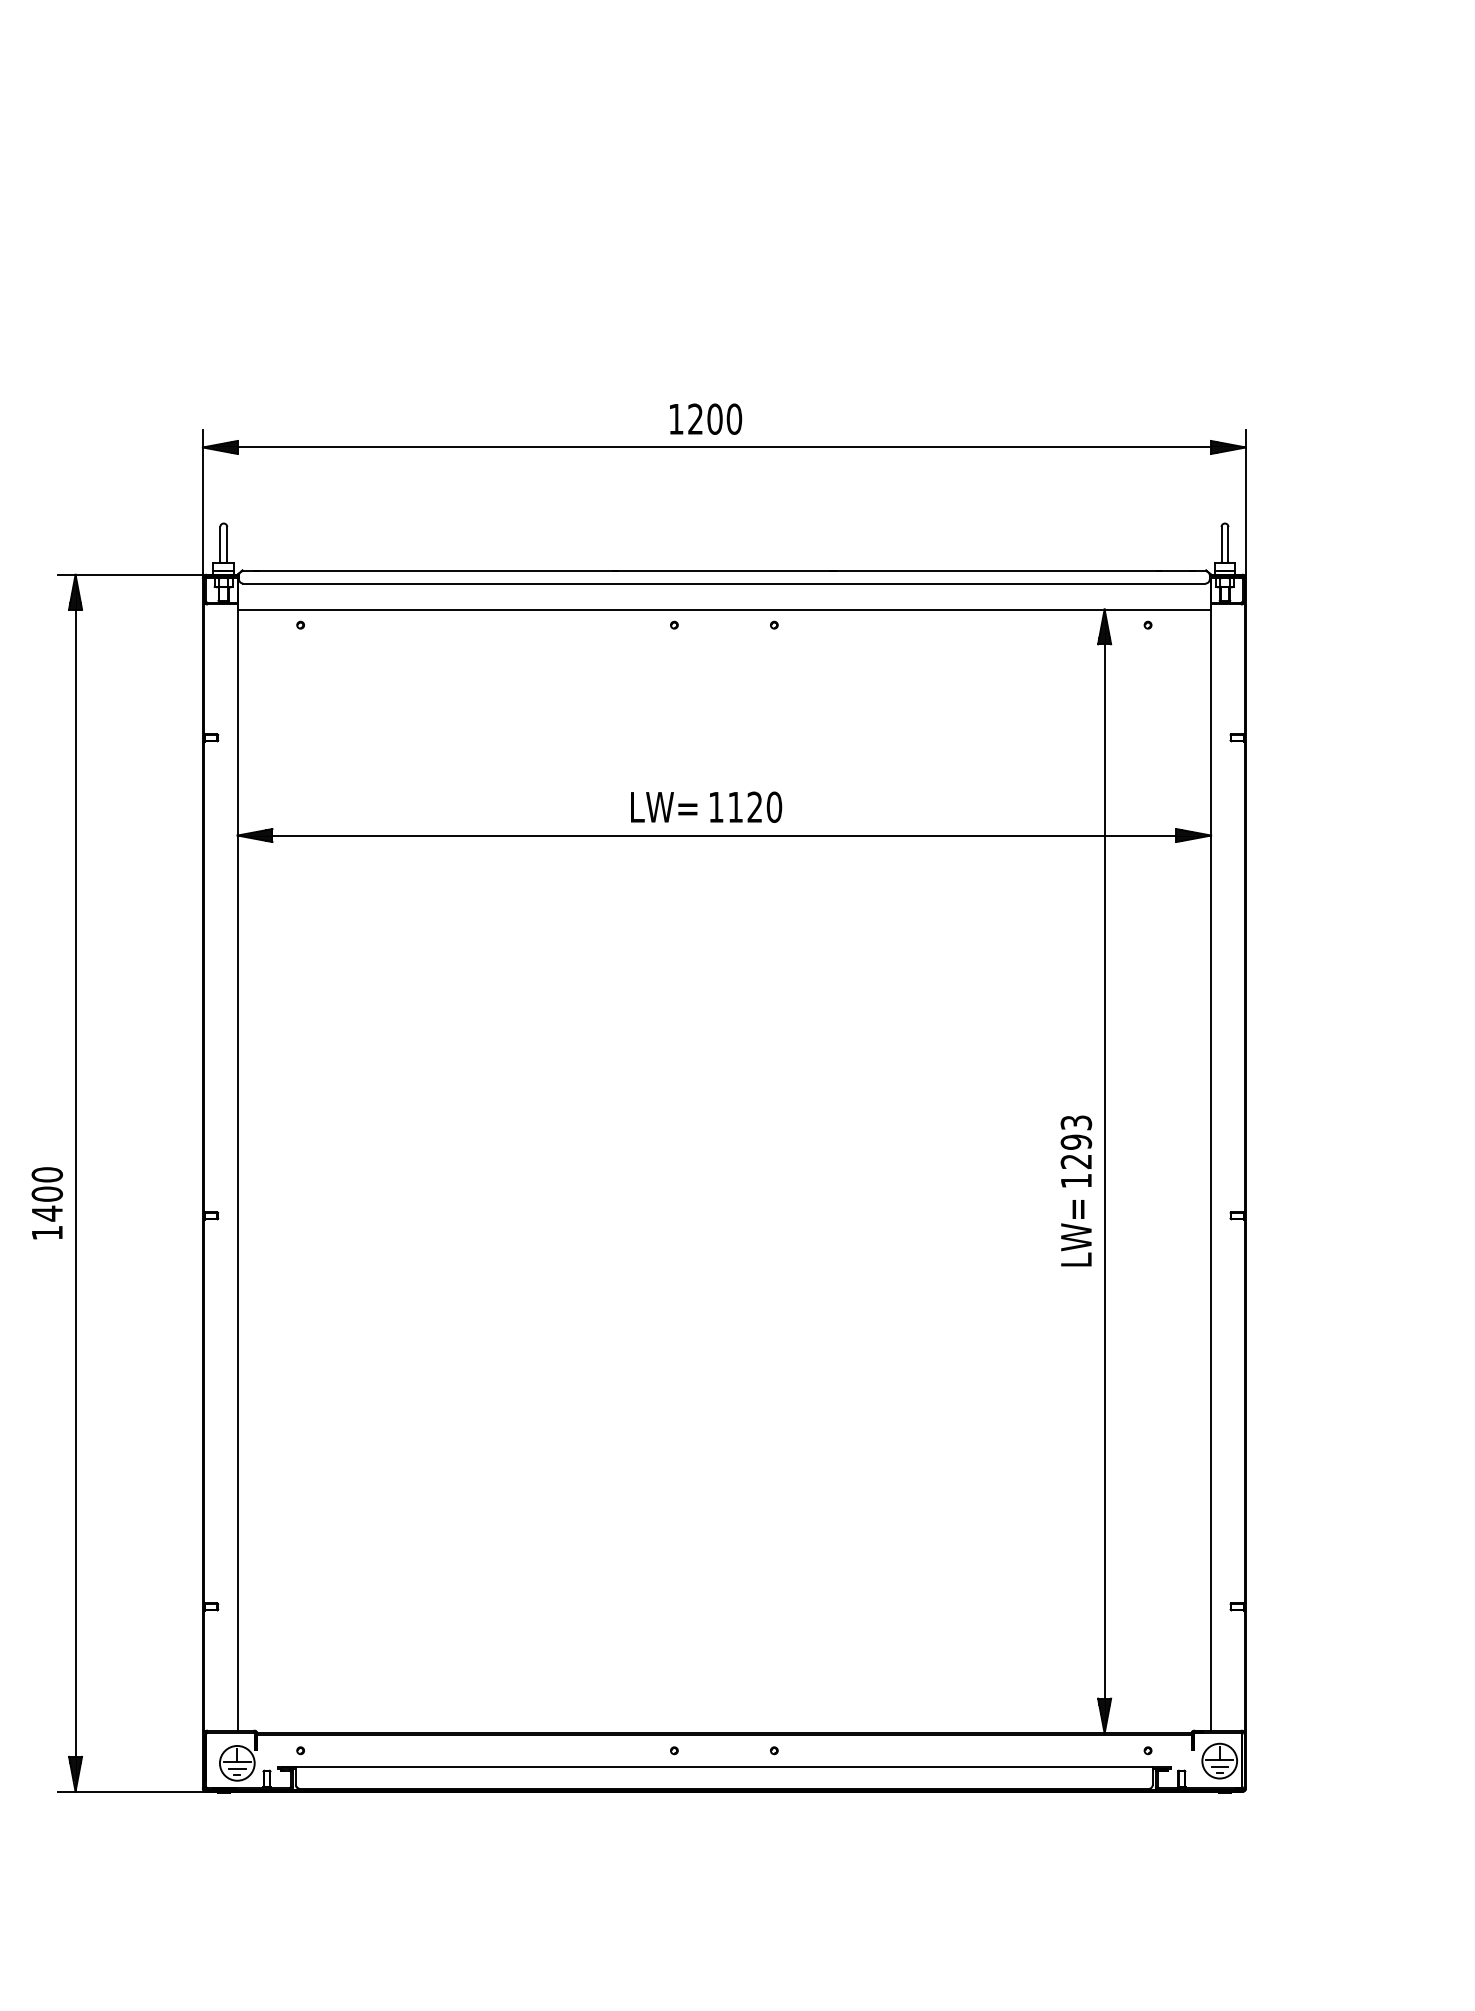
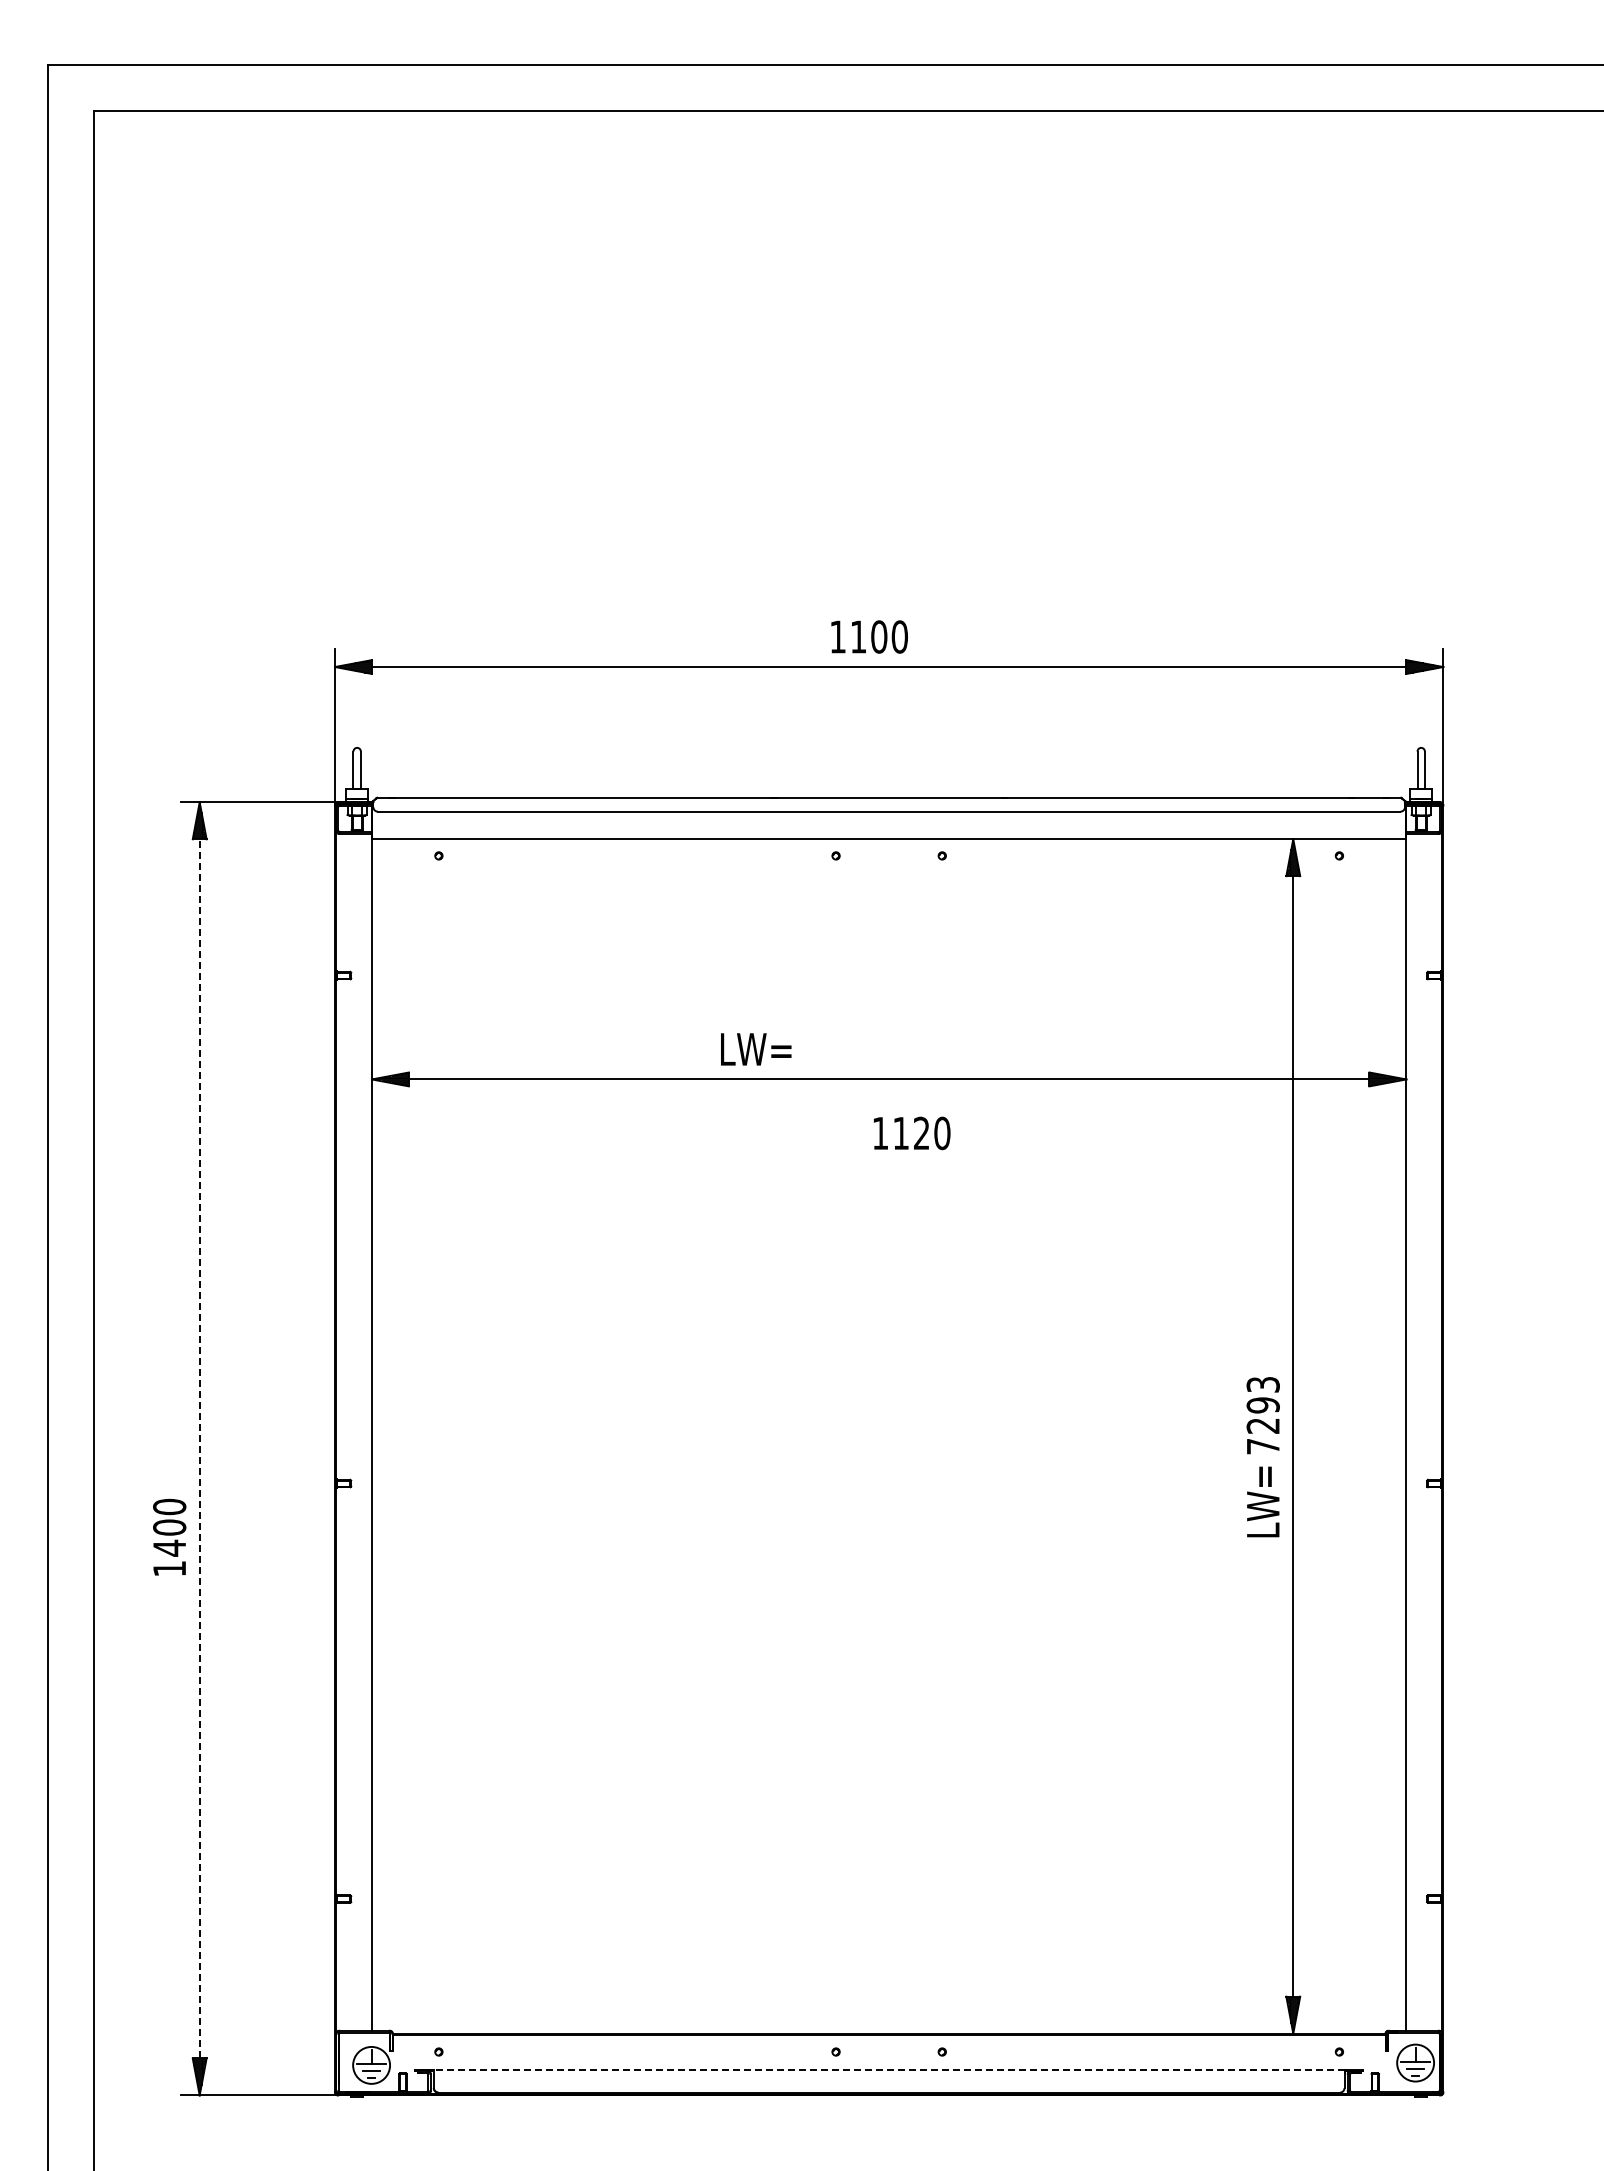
text: (694, 418) -> (857, 636), 1200 -> 1100
text: (664, 807) -> (756, 1049), moved
text: (746, 807) -> (912, 1133), moved
text: (1076, 1180) -> (1263, 1446), 1293 -> 7293
line: (75, 1182) -> (199, 1448), solid -> dashed
text: (47, 1202) -> (169, 1536), moved
line: (723, 1767) -> (888, 2069), solid -> dashed

